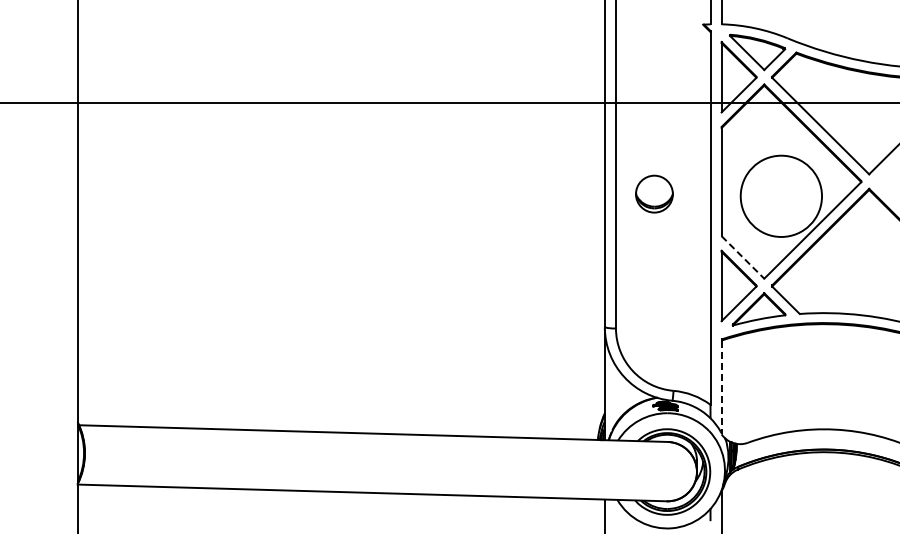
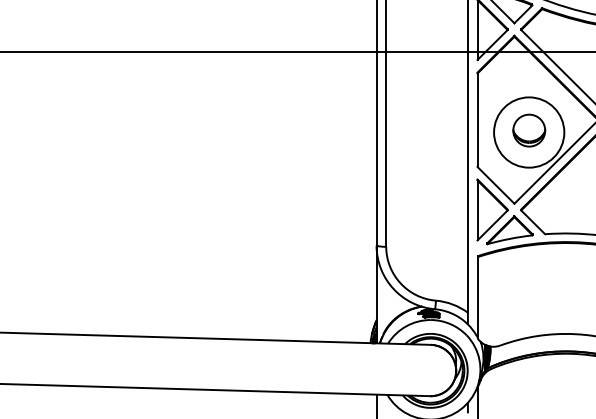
part: (654, 193) -> (529, 130), moved
line: (743, 257) -> (496, 185), dashed -> solid
line: (721, 387) -> (477, 297), dashed -> solid

